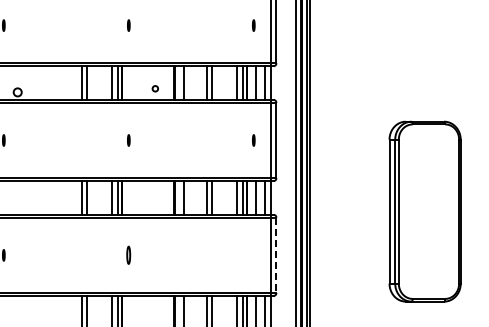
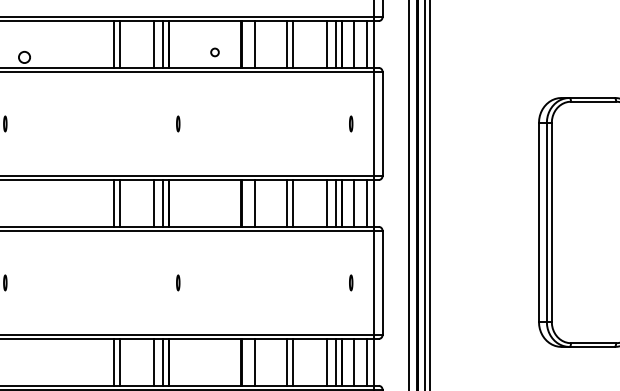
part: (128, 255) -> (177, 283), size x0.62
part: (253, 255) -> (350, 283), added
line: (276, 255) -> (382, 283), dashed -> solid

